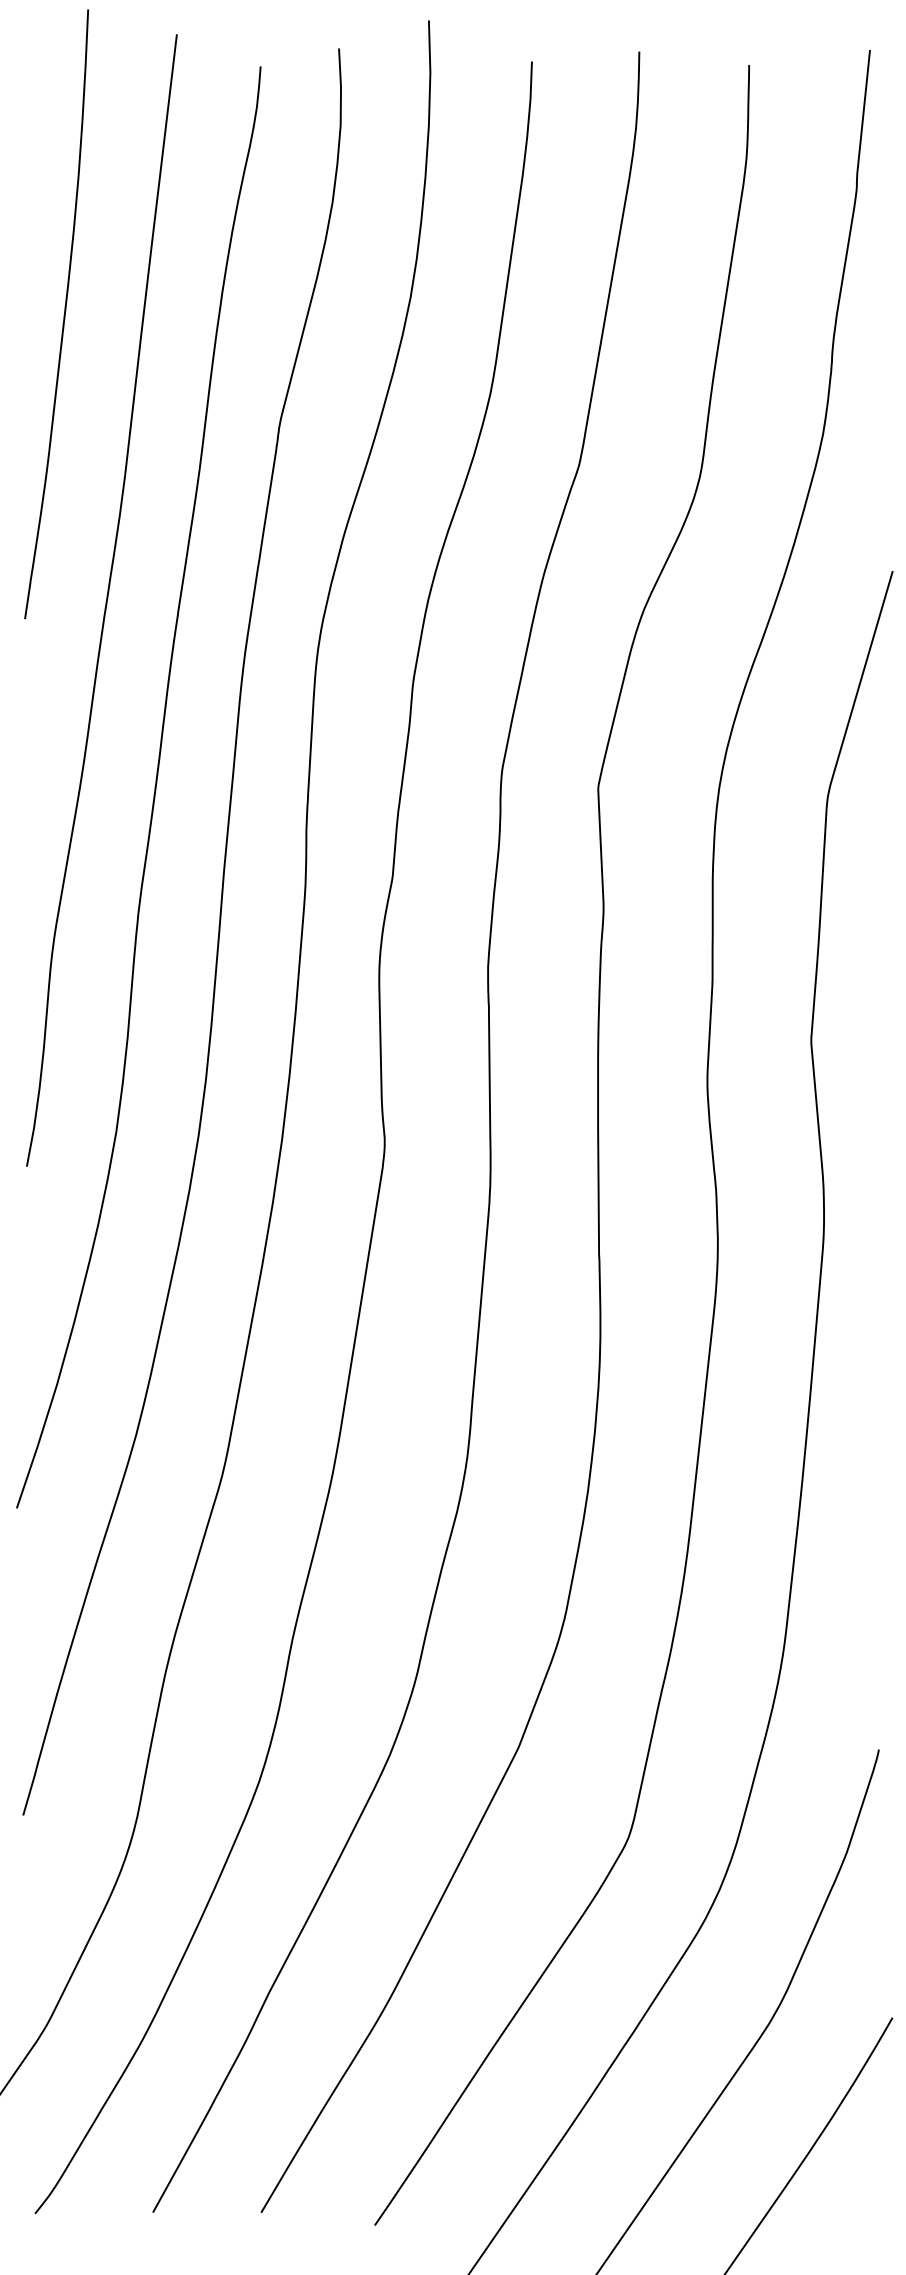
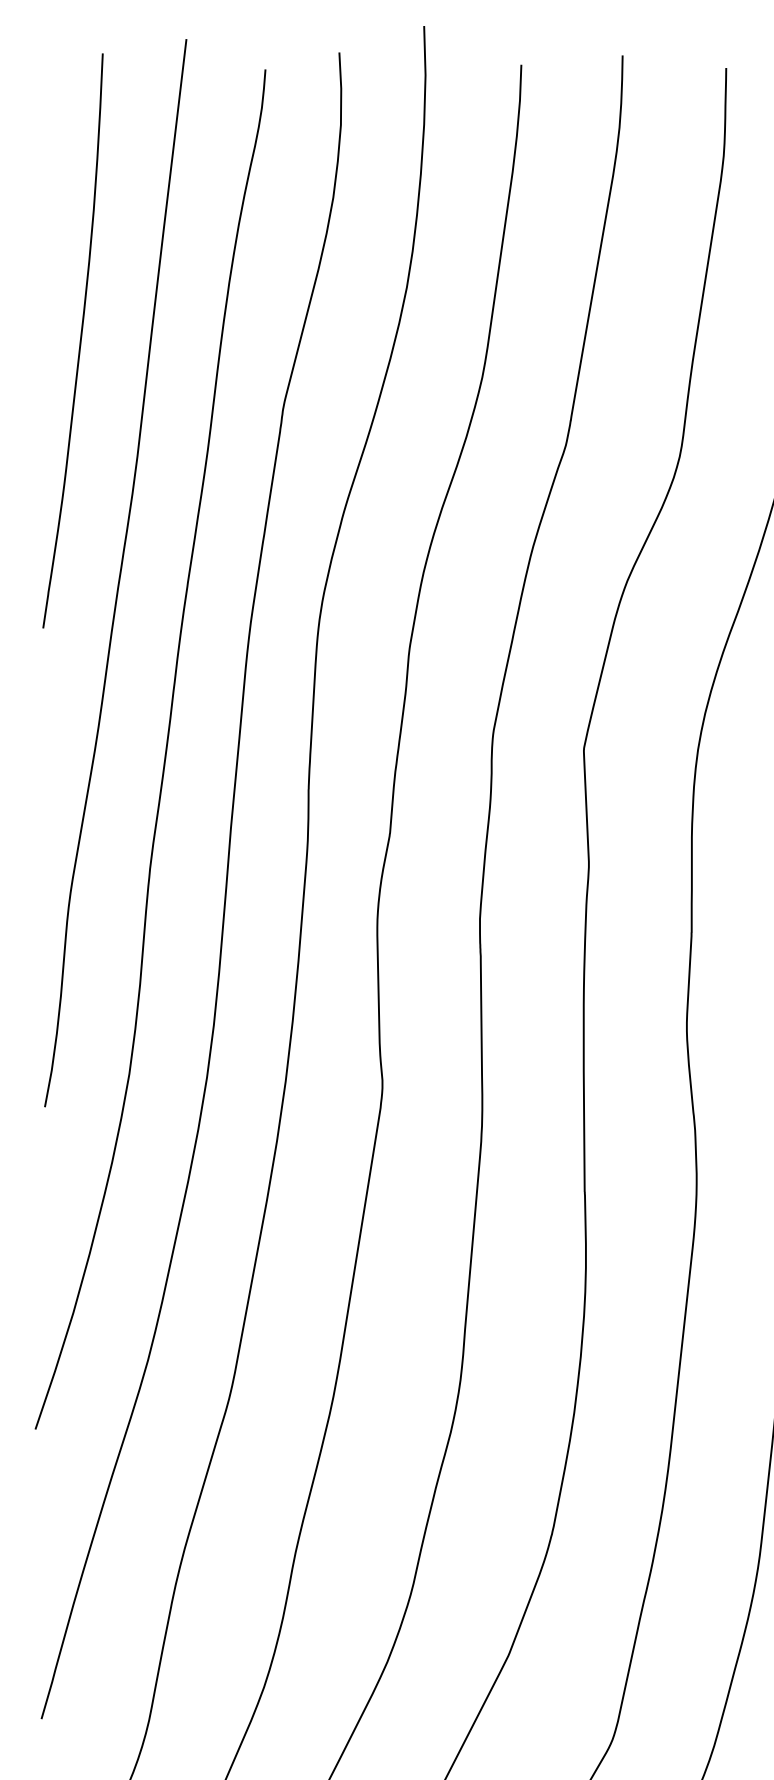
curve: (63, 314) -> (79, 341), moved

